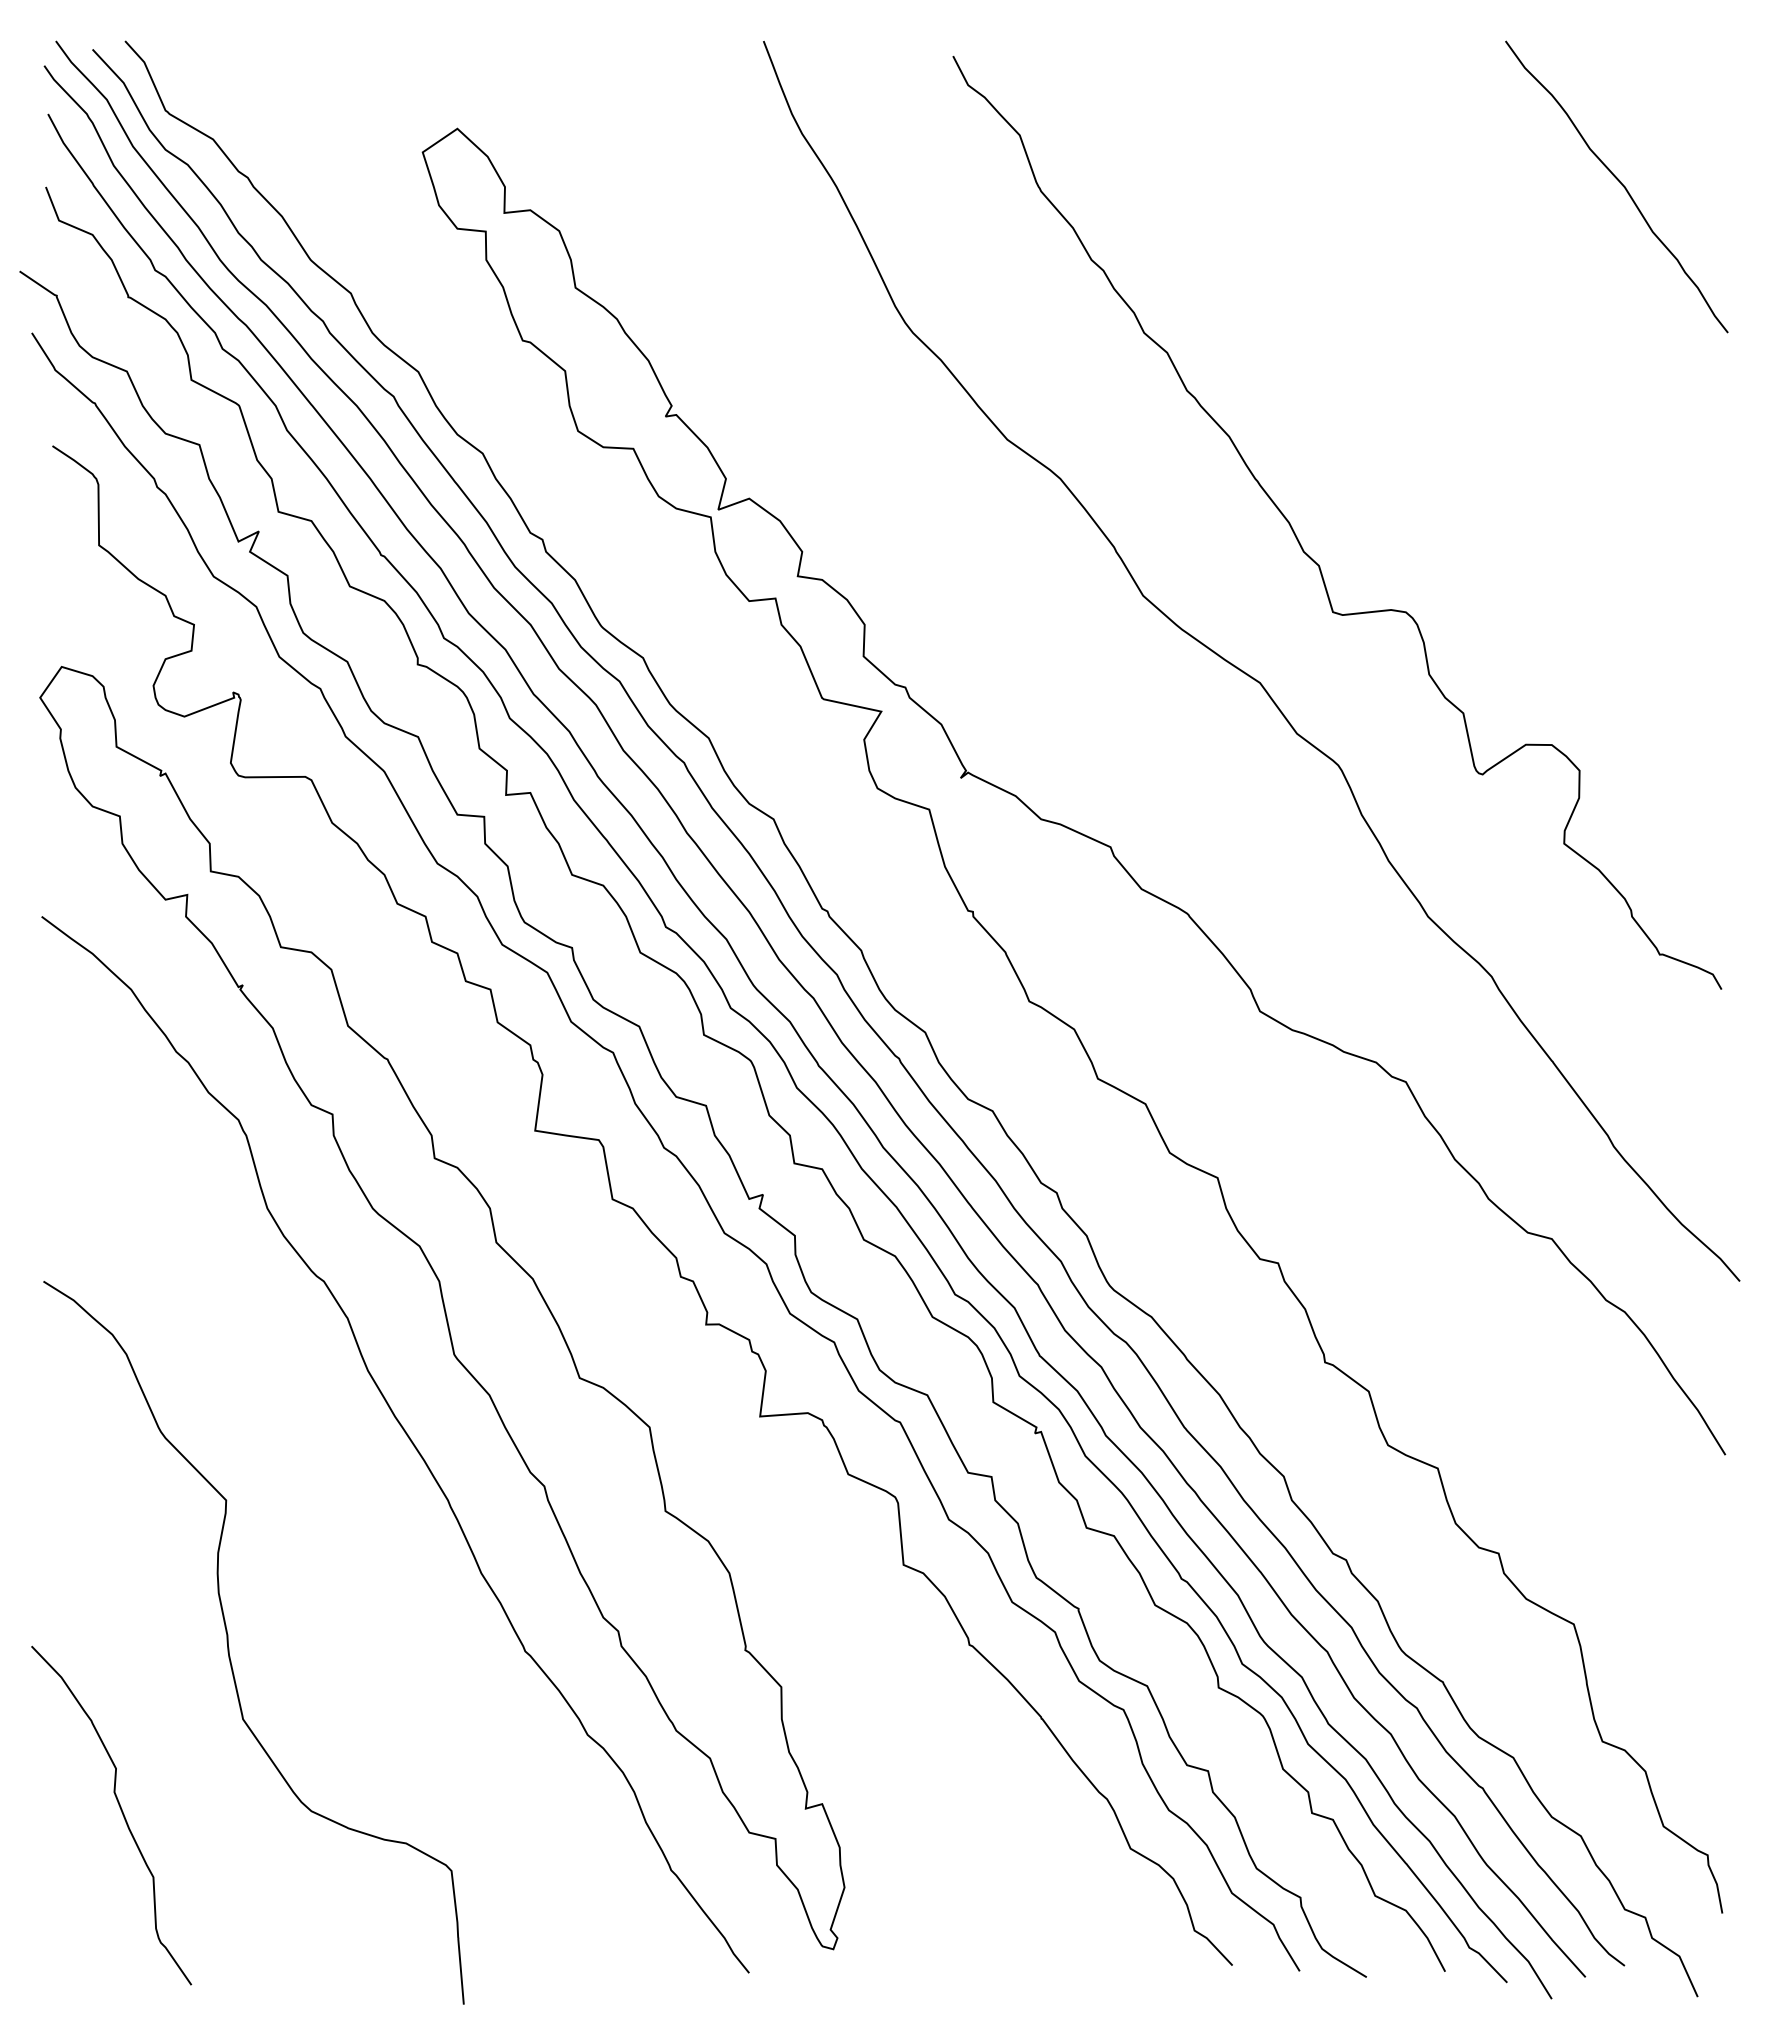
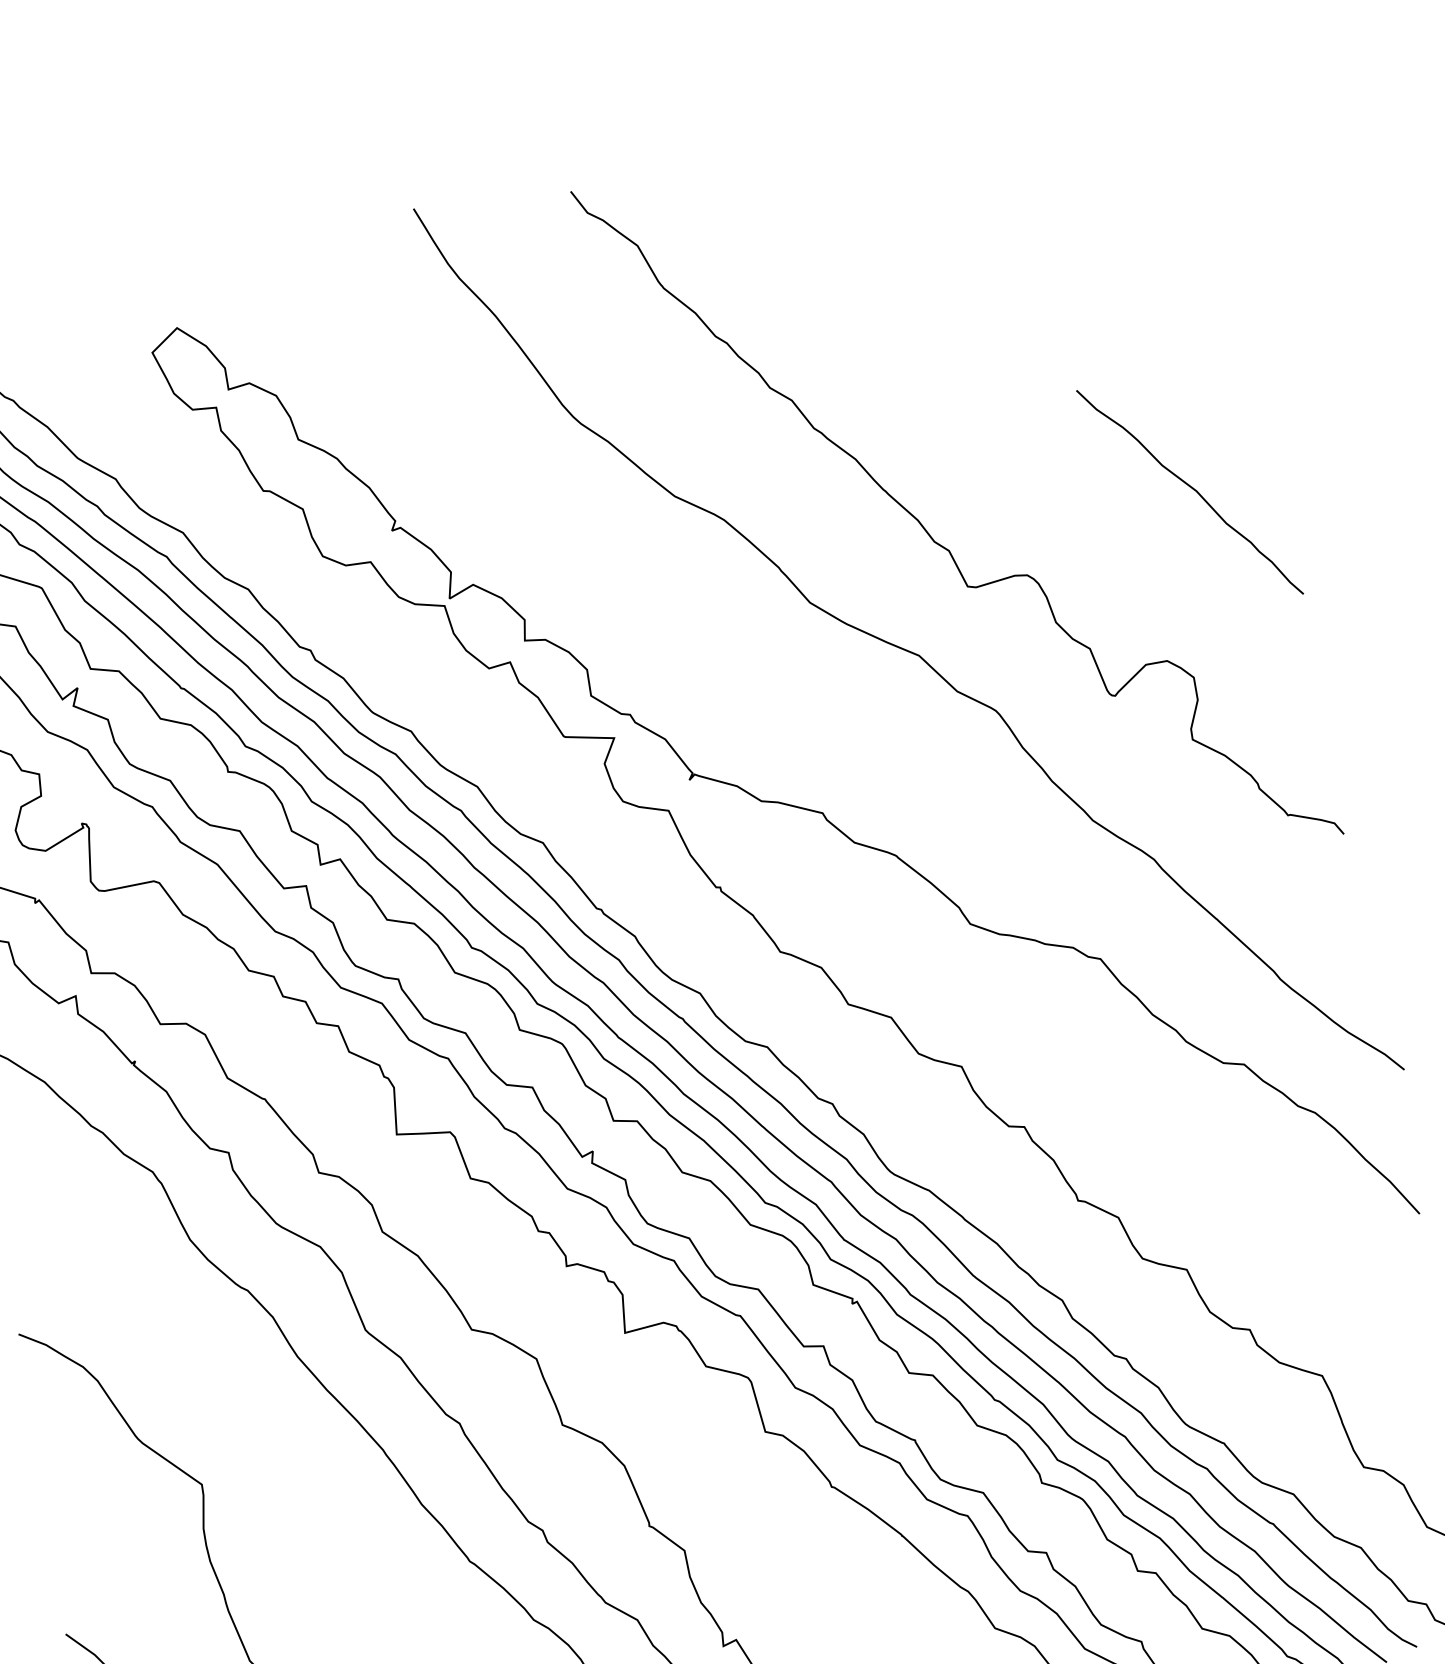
curve: (1619, 182) -> (1191, 488), moved

